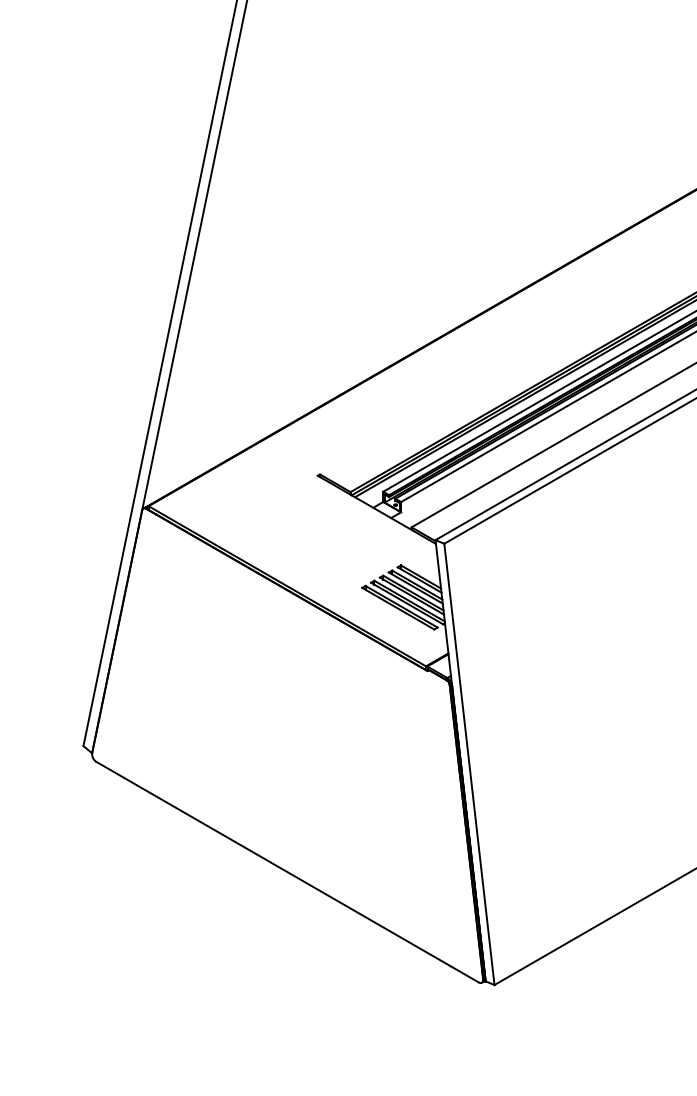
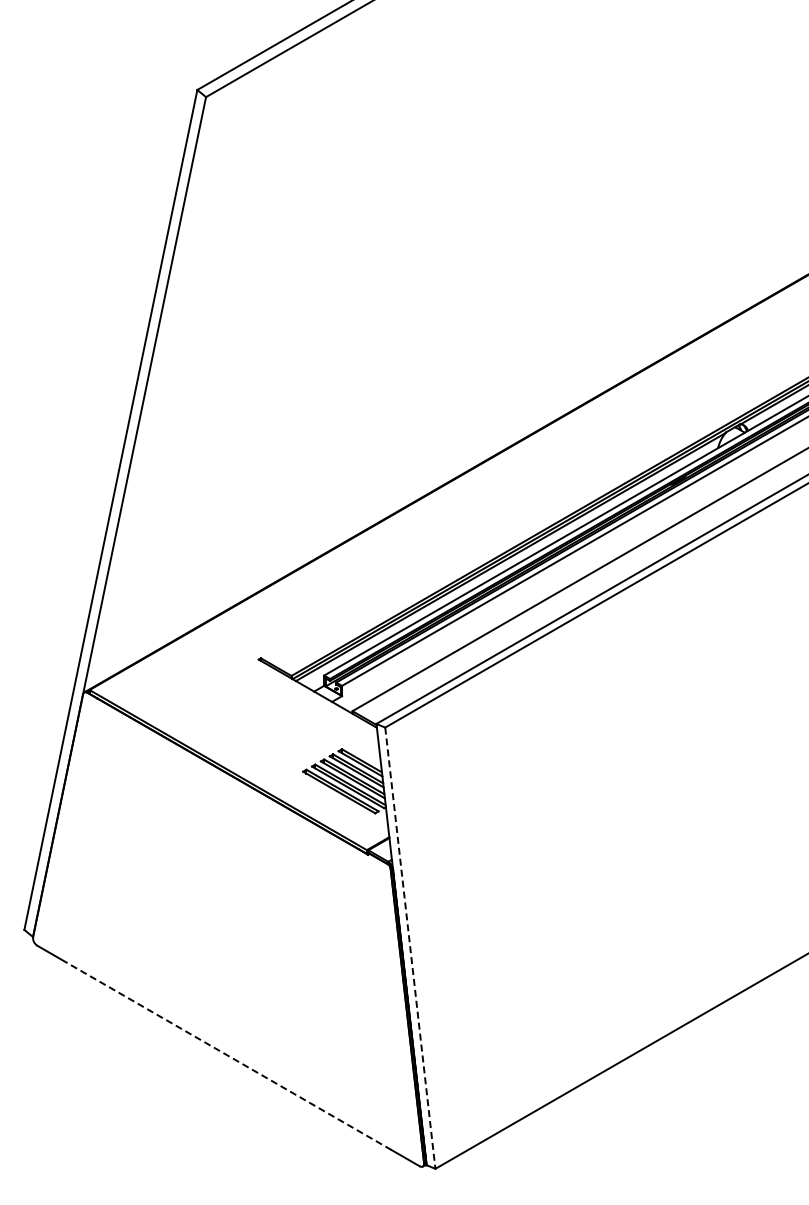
line: (469, 764) -> (410, 948), solid -> dashed
line: (286, 871) -> (227, 1055), solid -> dashed

